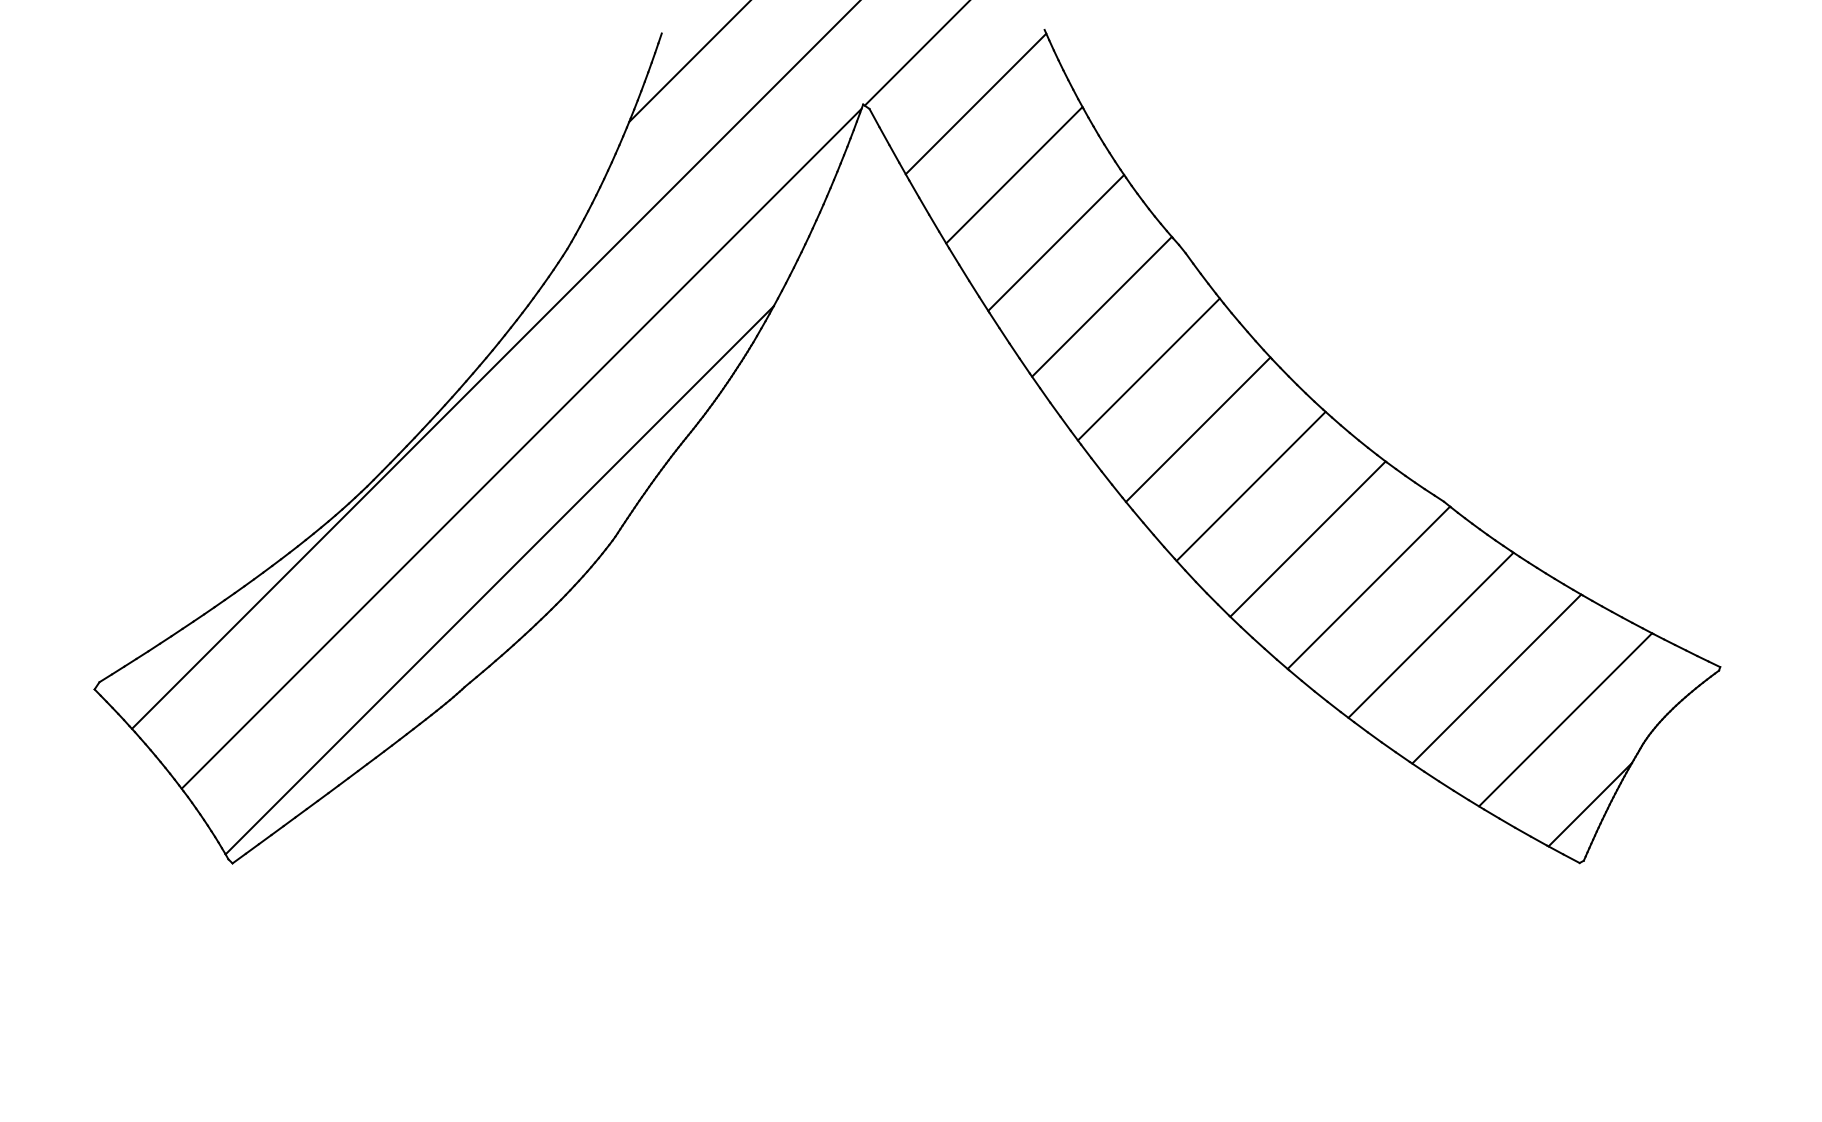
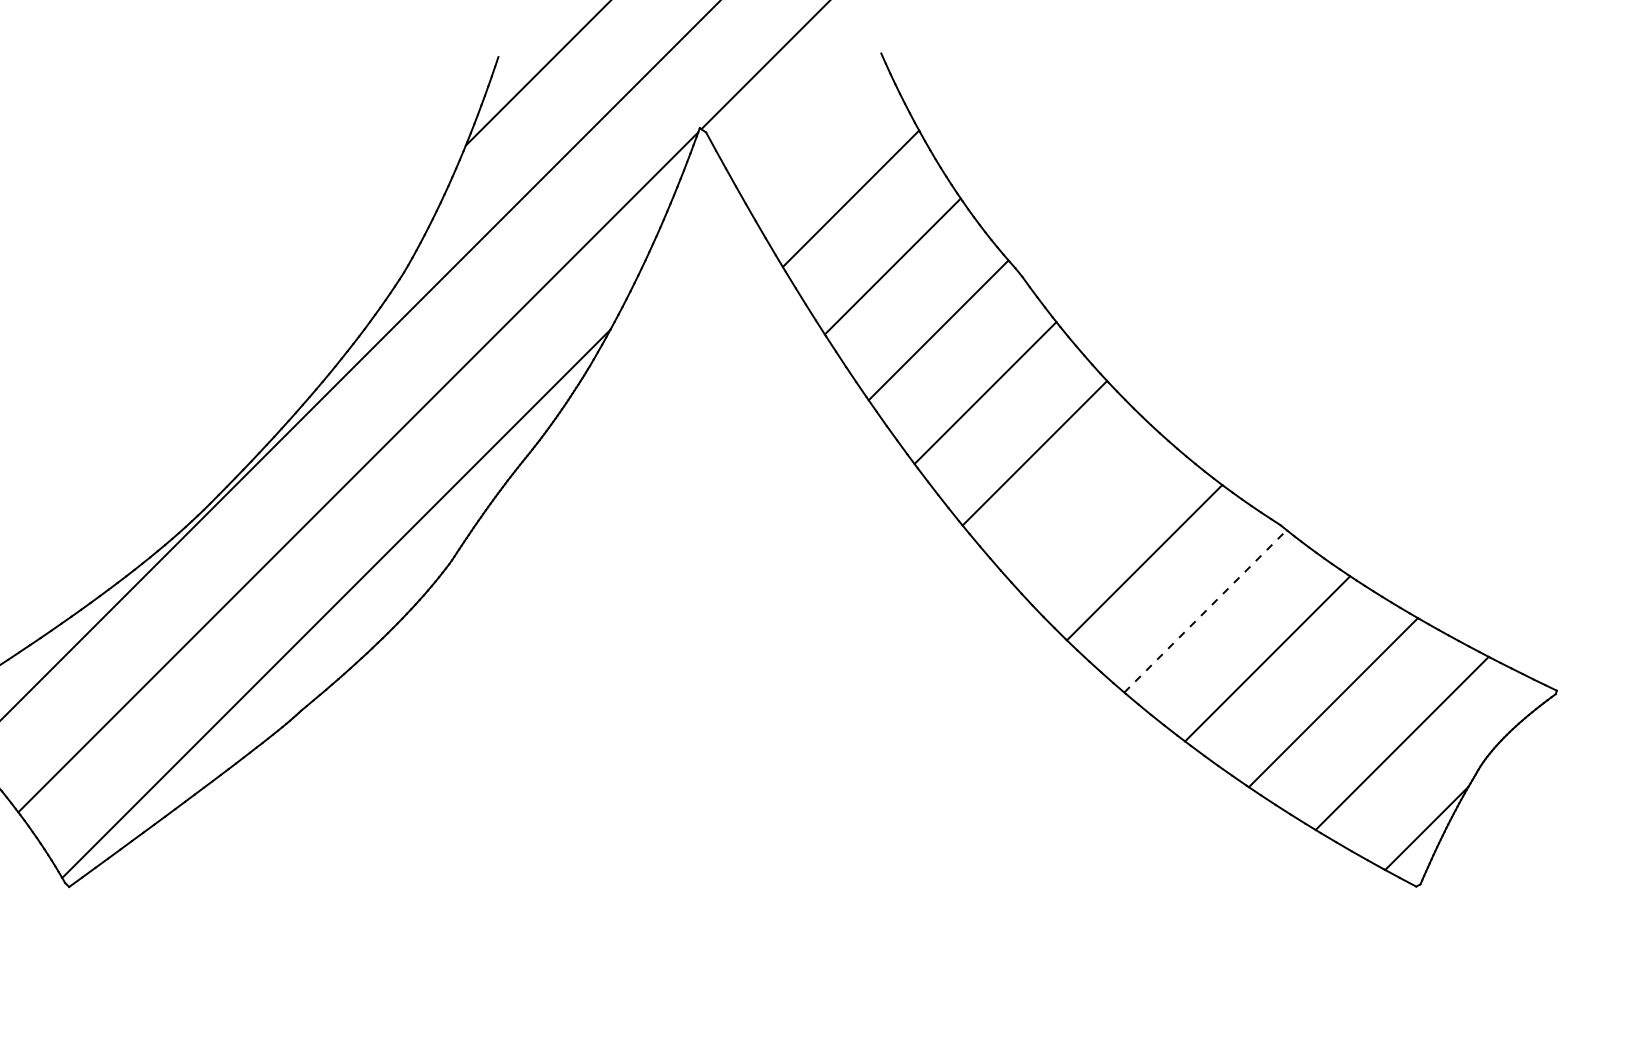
line: (975, 103) -> (812, 127), removed
line: (1250, 485) -> (1087, 509), removed
line: (1368, 587) -> (1205, 611), solid -> dashed

